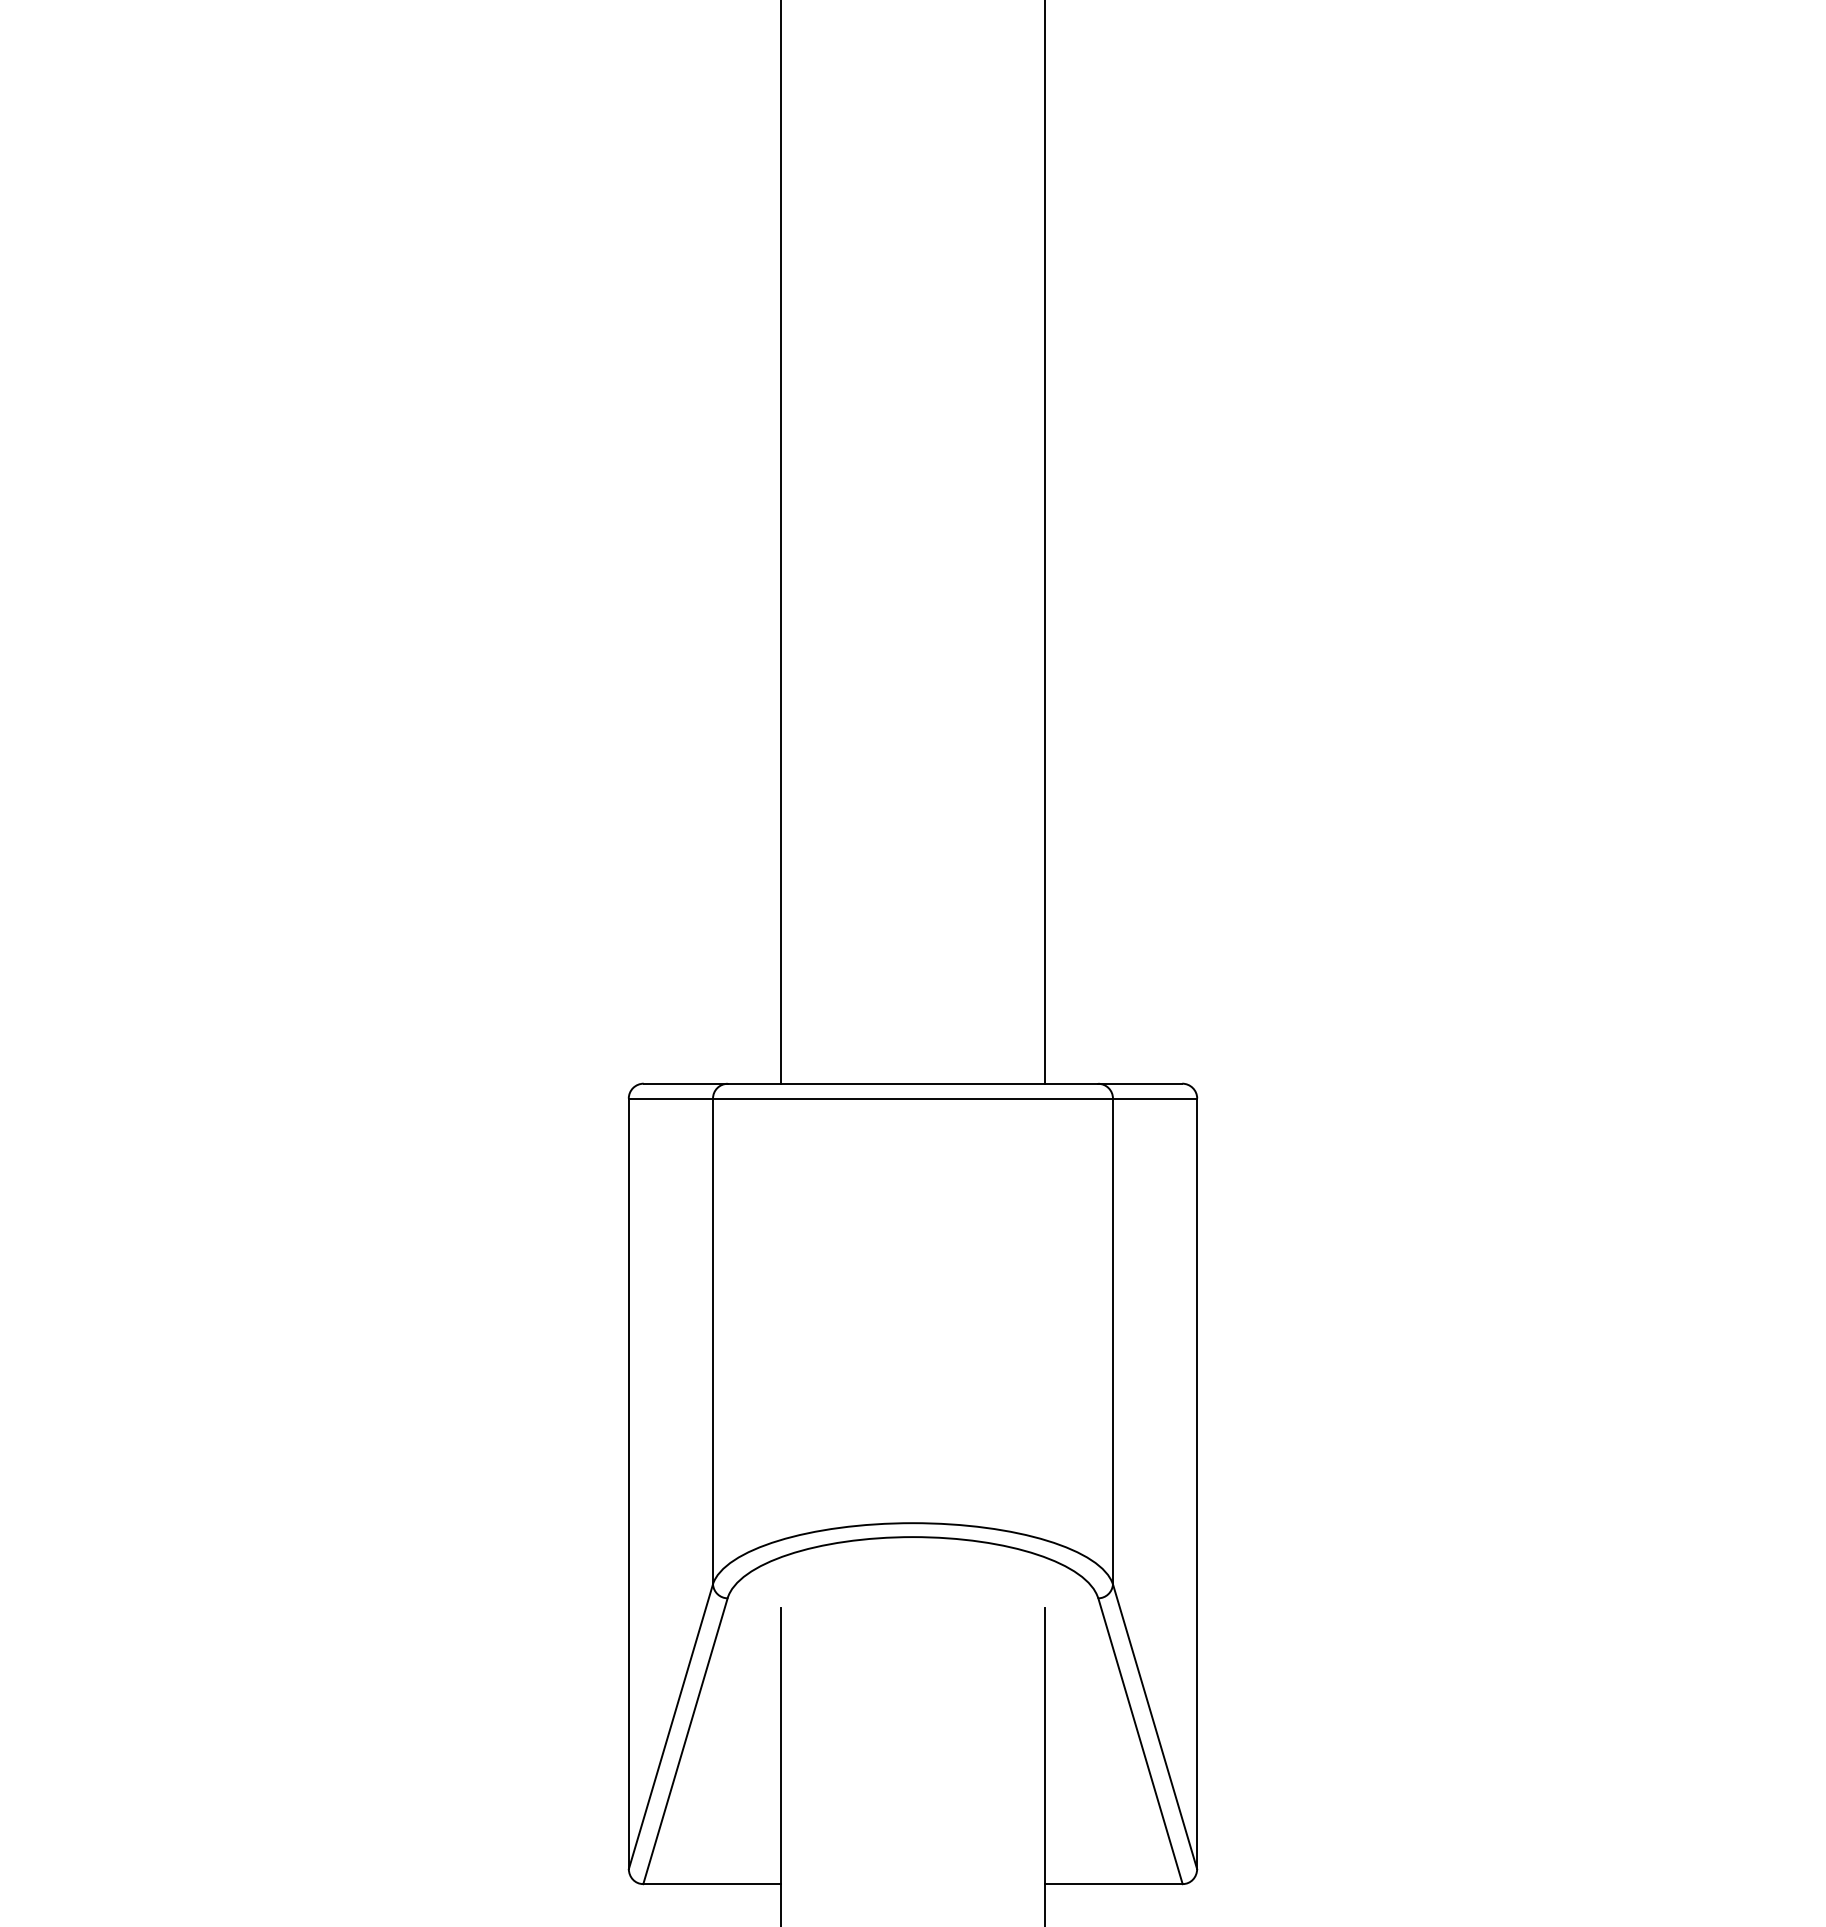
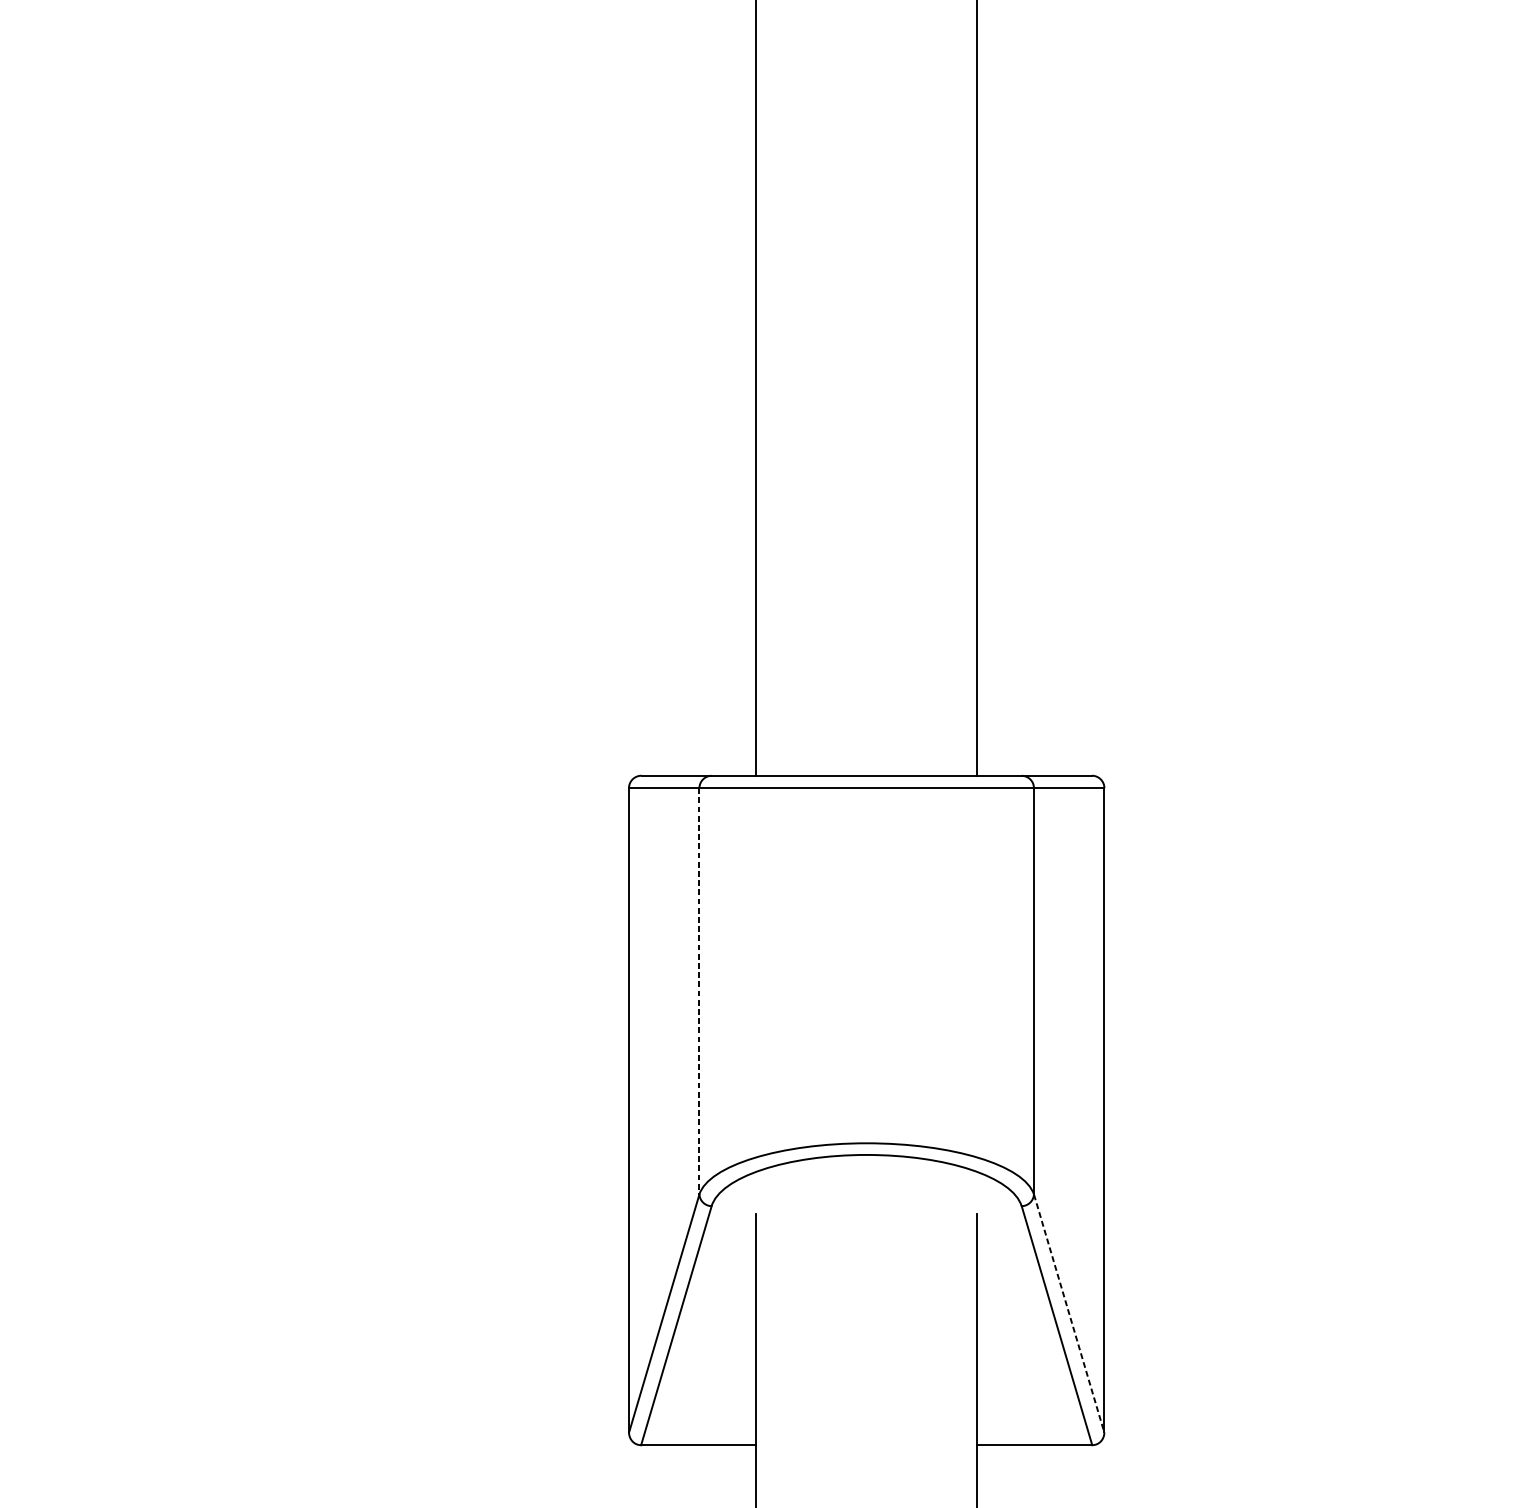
line: (712, 1341) -> (699, 991), solid -> dashed
line: (1155, 1727) -> (1069, 1314), solid -> dashed

